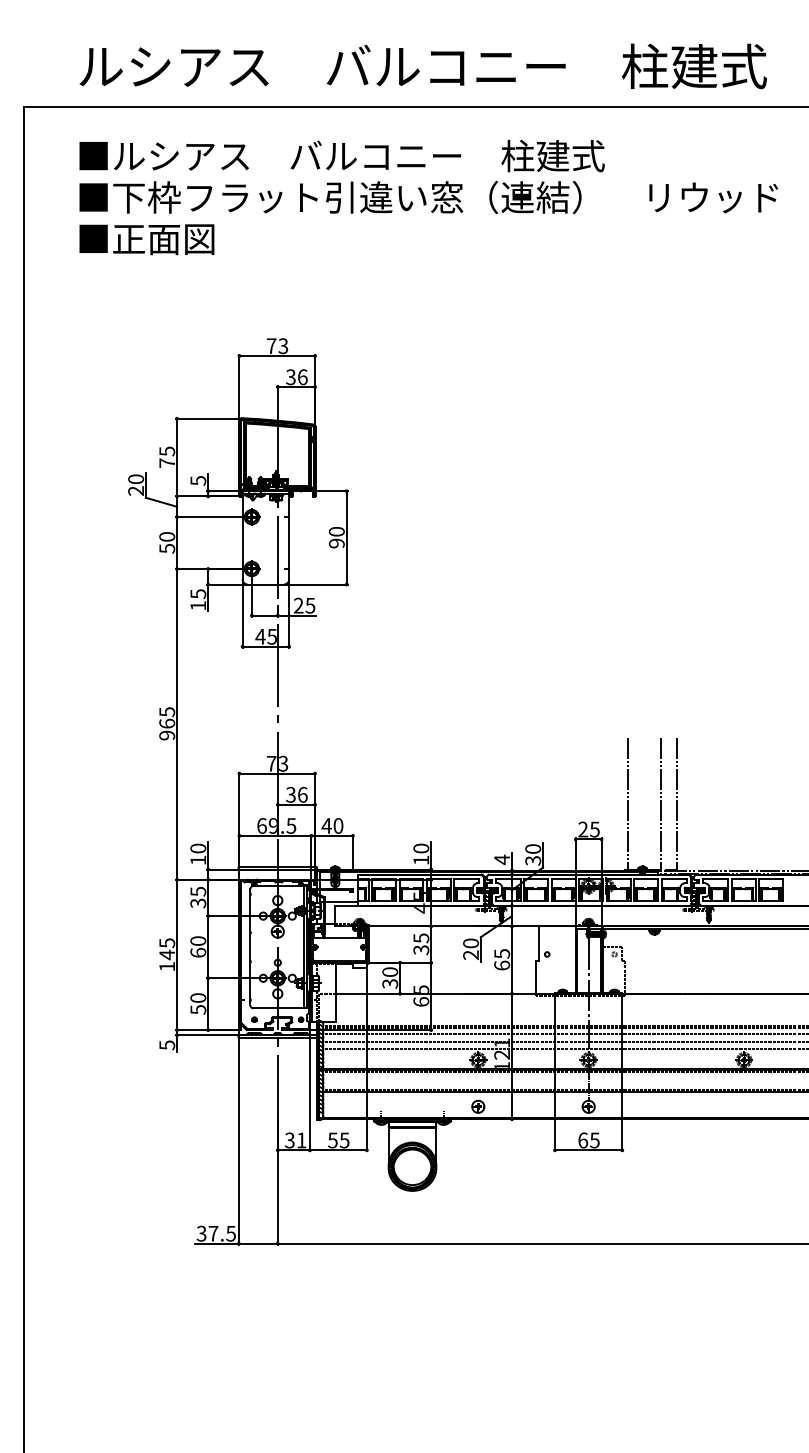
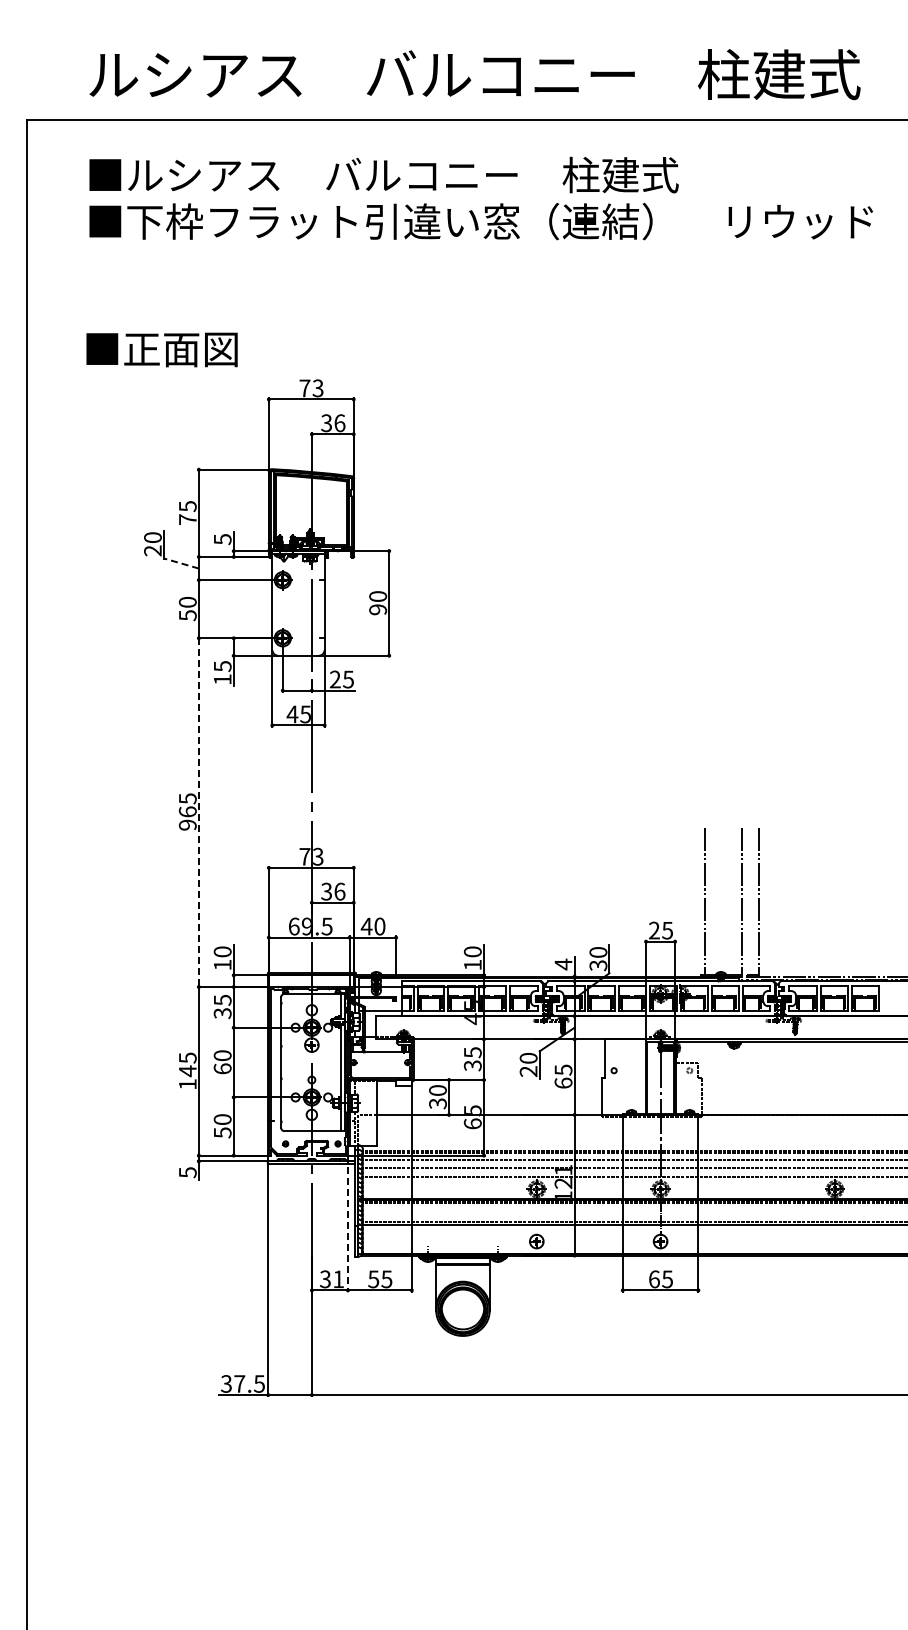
text: (146, 239) -> (161, 349), moved
line: (160, 502) -> (180, 563), solid -> dashed
line: (176, 725) -> (198, 813), solid -> dashed
line: (309, 1090) -> (347, 1223), solid -> dashed

